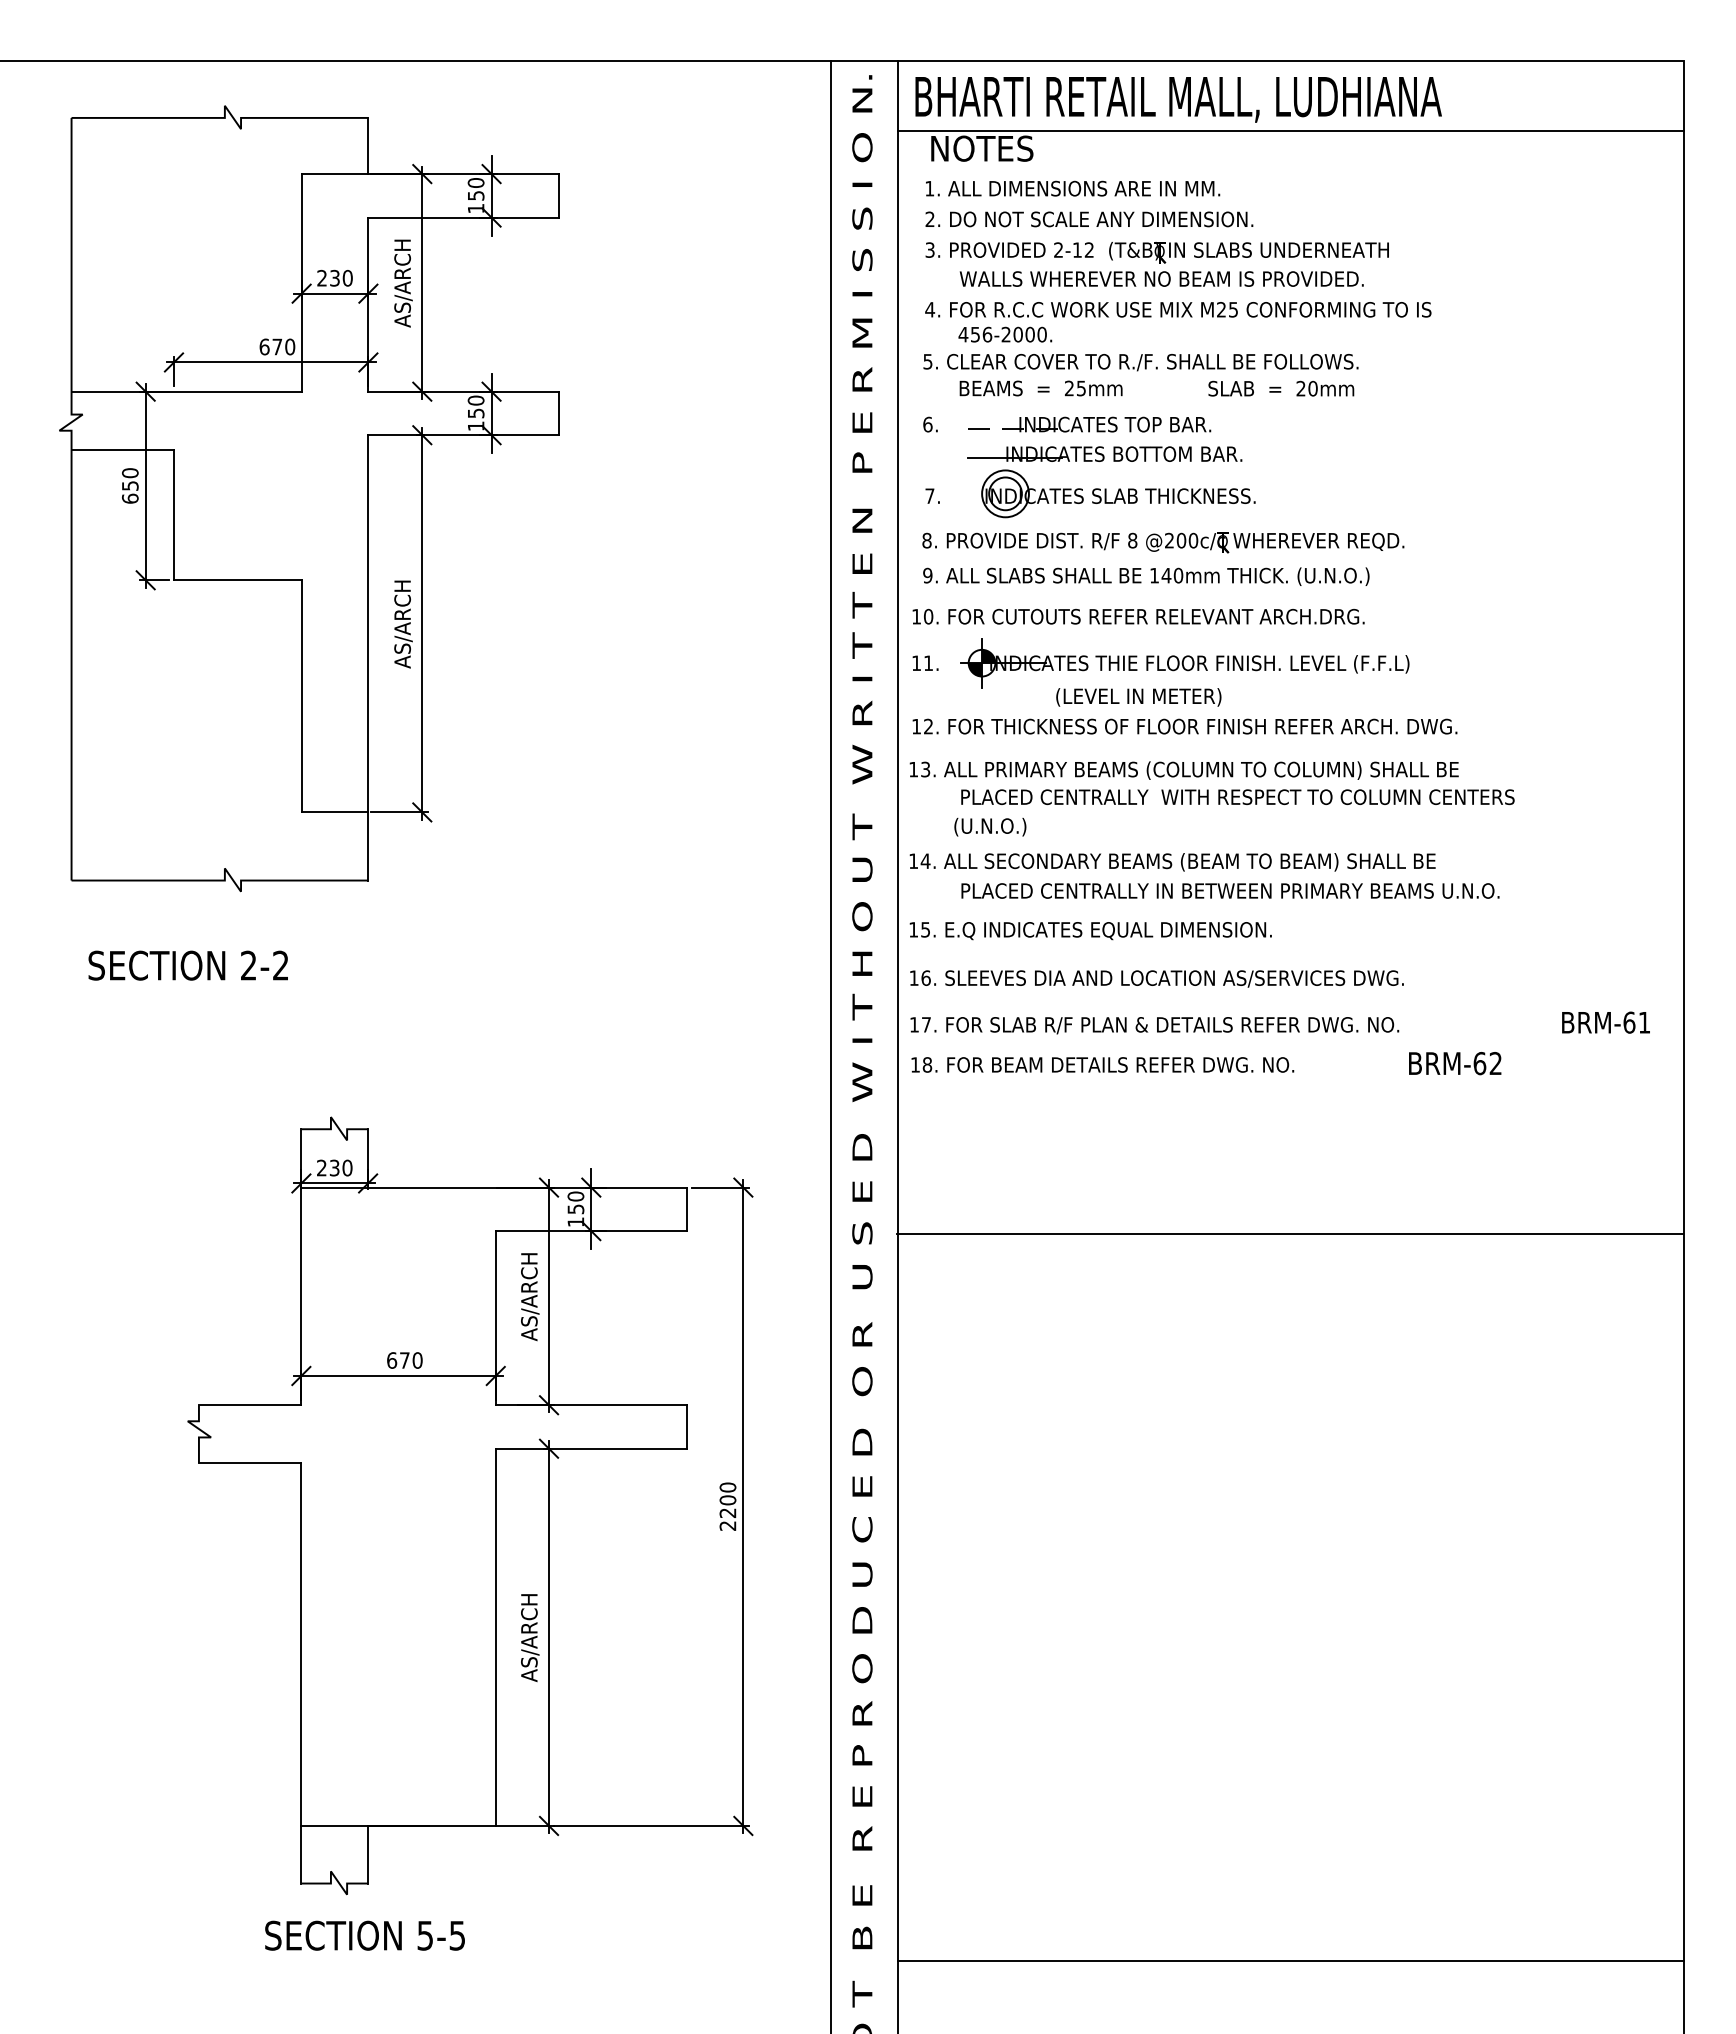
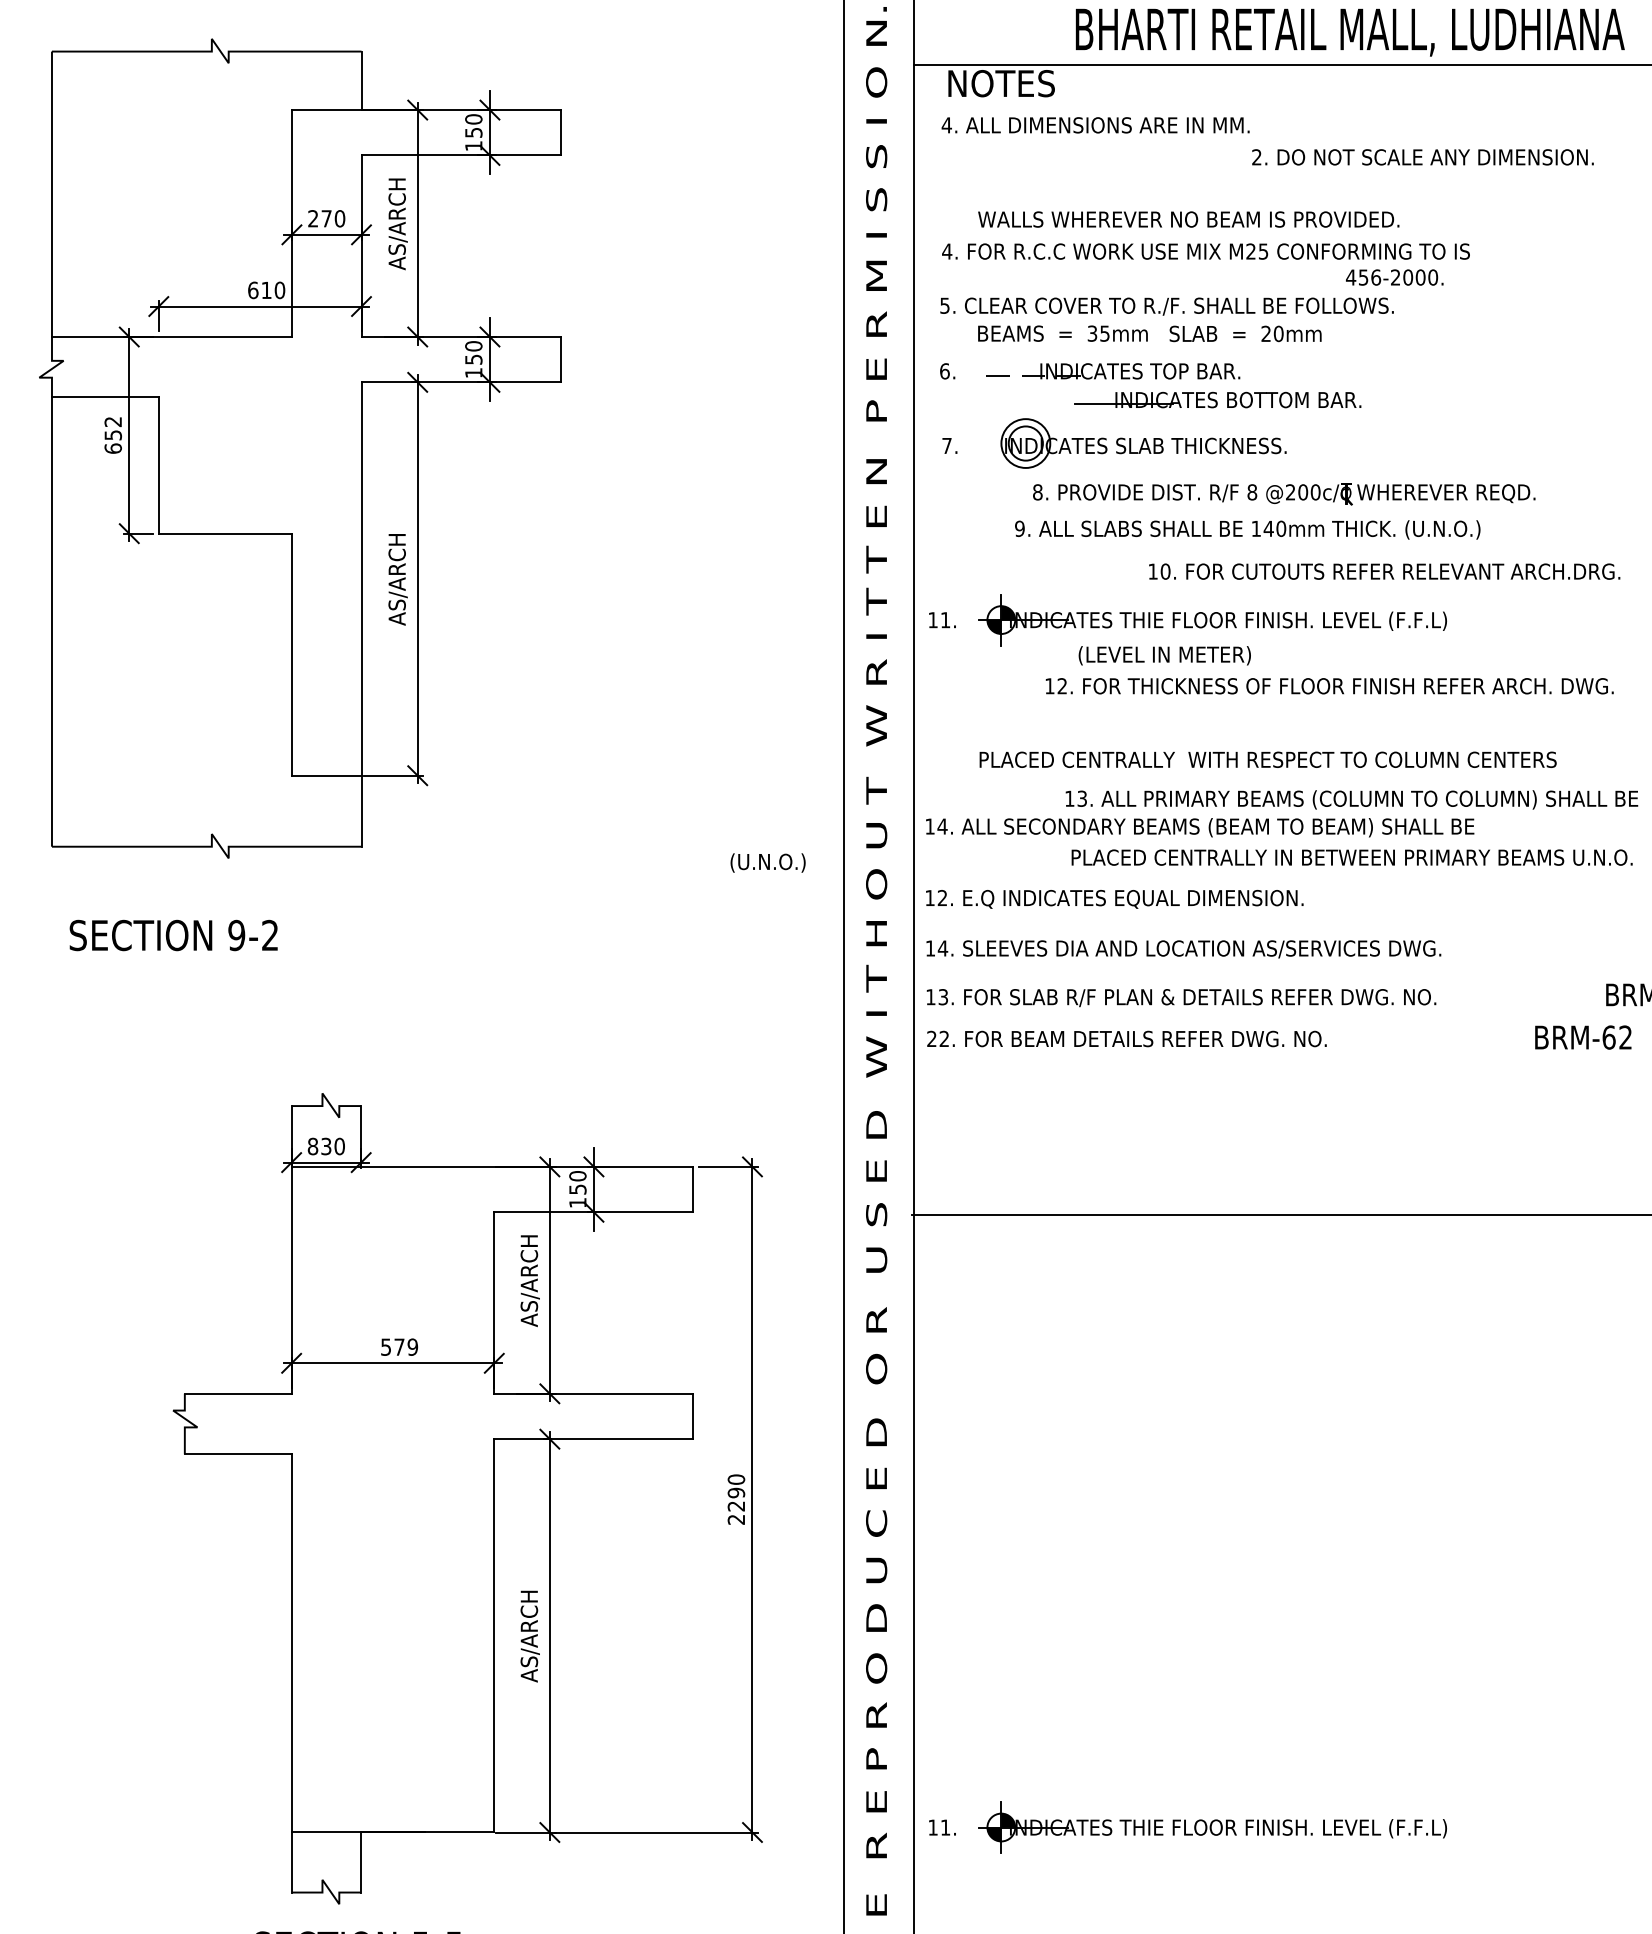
text: (1178, 99) -> (1350, 32), moved
text: (929, 188) -> (946, 125), 1. -> 4.
text: (1089, 219) -> (1423, 157), moved
part: (1156, 252) -> (1183, 191), removed
text: (334, 277) -> (326, 217), 230 -> 270
text: (1005, 334) -> (1394, 277), moved
text: (277, 346) -> (266, 289), 670 -> 610
text: (1069, 388) -> (1092, 333), 25mm -> 35mm
text: (1281, 388) -> (1245, 333), moved
part: (1104, 453) -> (1217, 399), moved
text: (130, 473) -> (113, 422), 650 -> 652
part: (1163, 542) -> (1284, 494), moved
text: (1146, 576) -> (1247, 529), moved
text: (1138, 616) -> (1384, 571), moved
text: (1184, 726) -> (1329, 686), moved
text: (1183, 770) -> (1351, 799), moved
text: (990, 827) -> (768, 863), moved
text: (1230, 890) -> (1352, 857), moved
text: (925, 929) -> (942, 897), 15. -> 12.
text: (248, 965) -> (236, 935), 2-2 -> 9-2
text: (926, 977) -> (943, 947), 16. -> 14.
text: (926, 1024) -> (943, 996), 17. -> 13.
text: (1455, 1063) -> (1583, 1037), moved
text: (921, 1064) -> (938, 1038), 18. -> 22.
text: (321, 1167) -> (312, 1145), 230 -> 830
text: (404, 1360) -> (399, 1347), 670 -> 579
text: (728, 1500) -> (736, 1493), 2200 -> 2290
part: (1160, 1821) -> (1187, 1827), added

